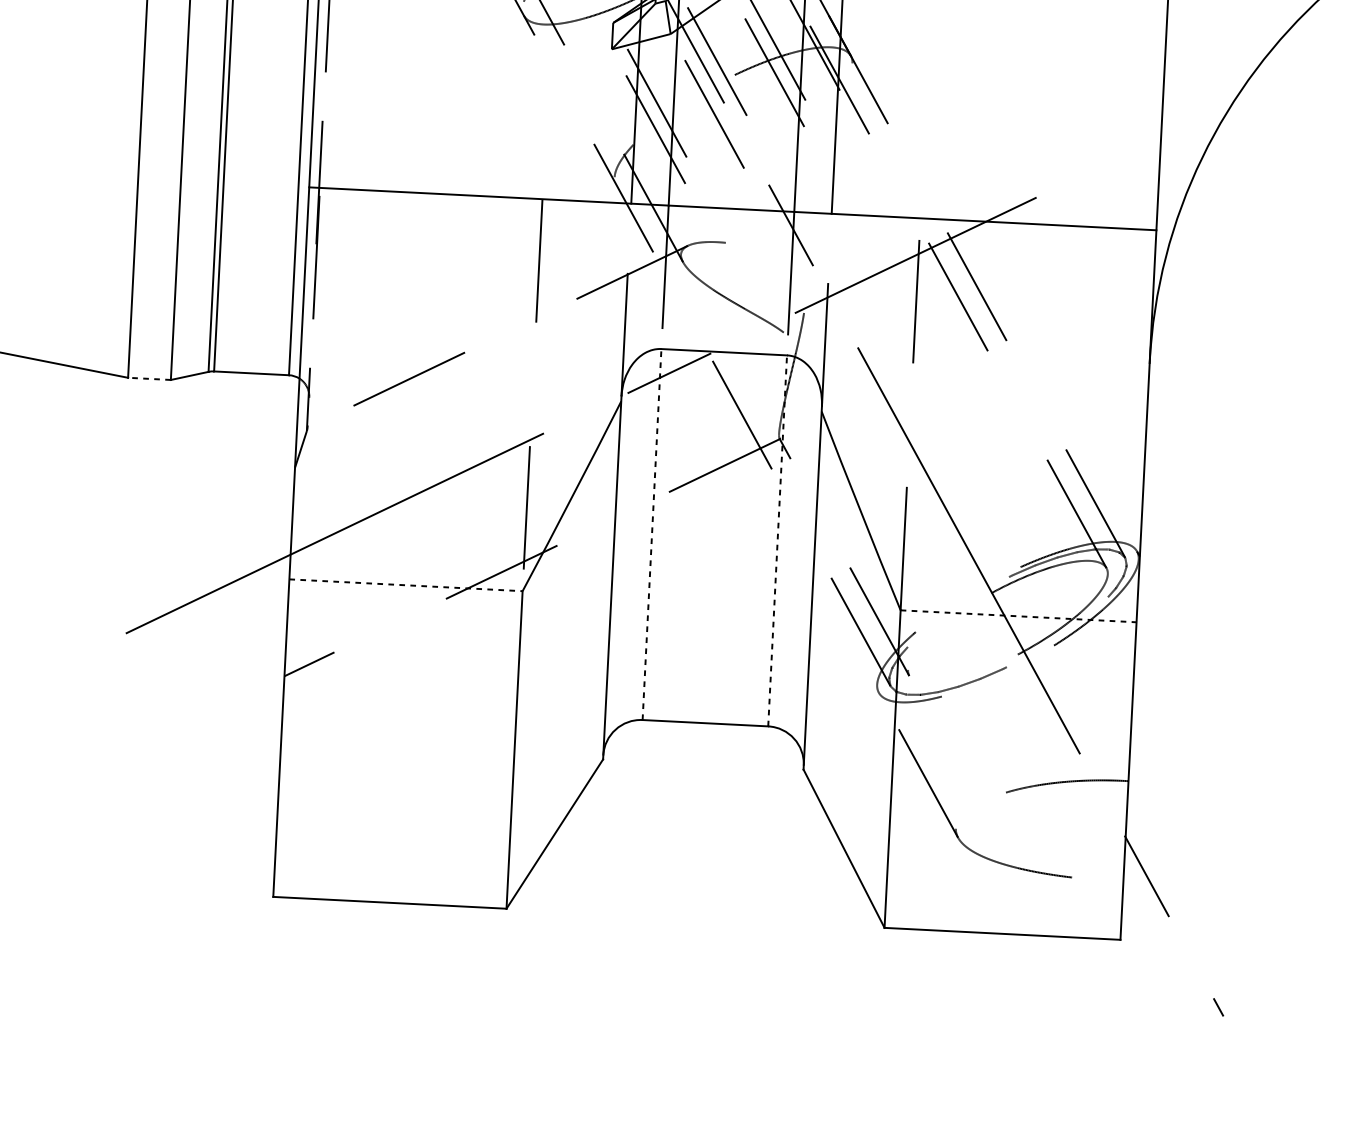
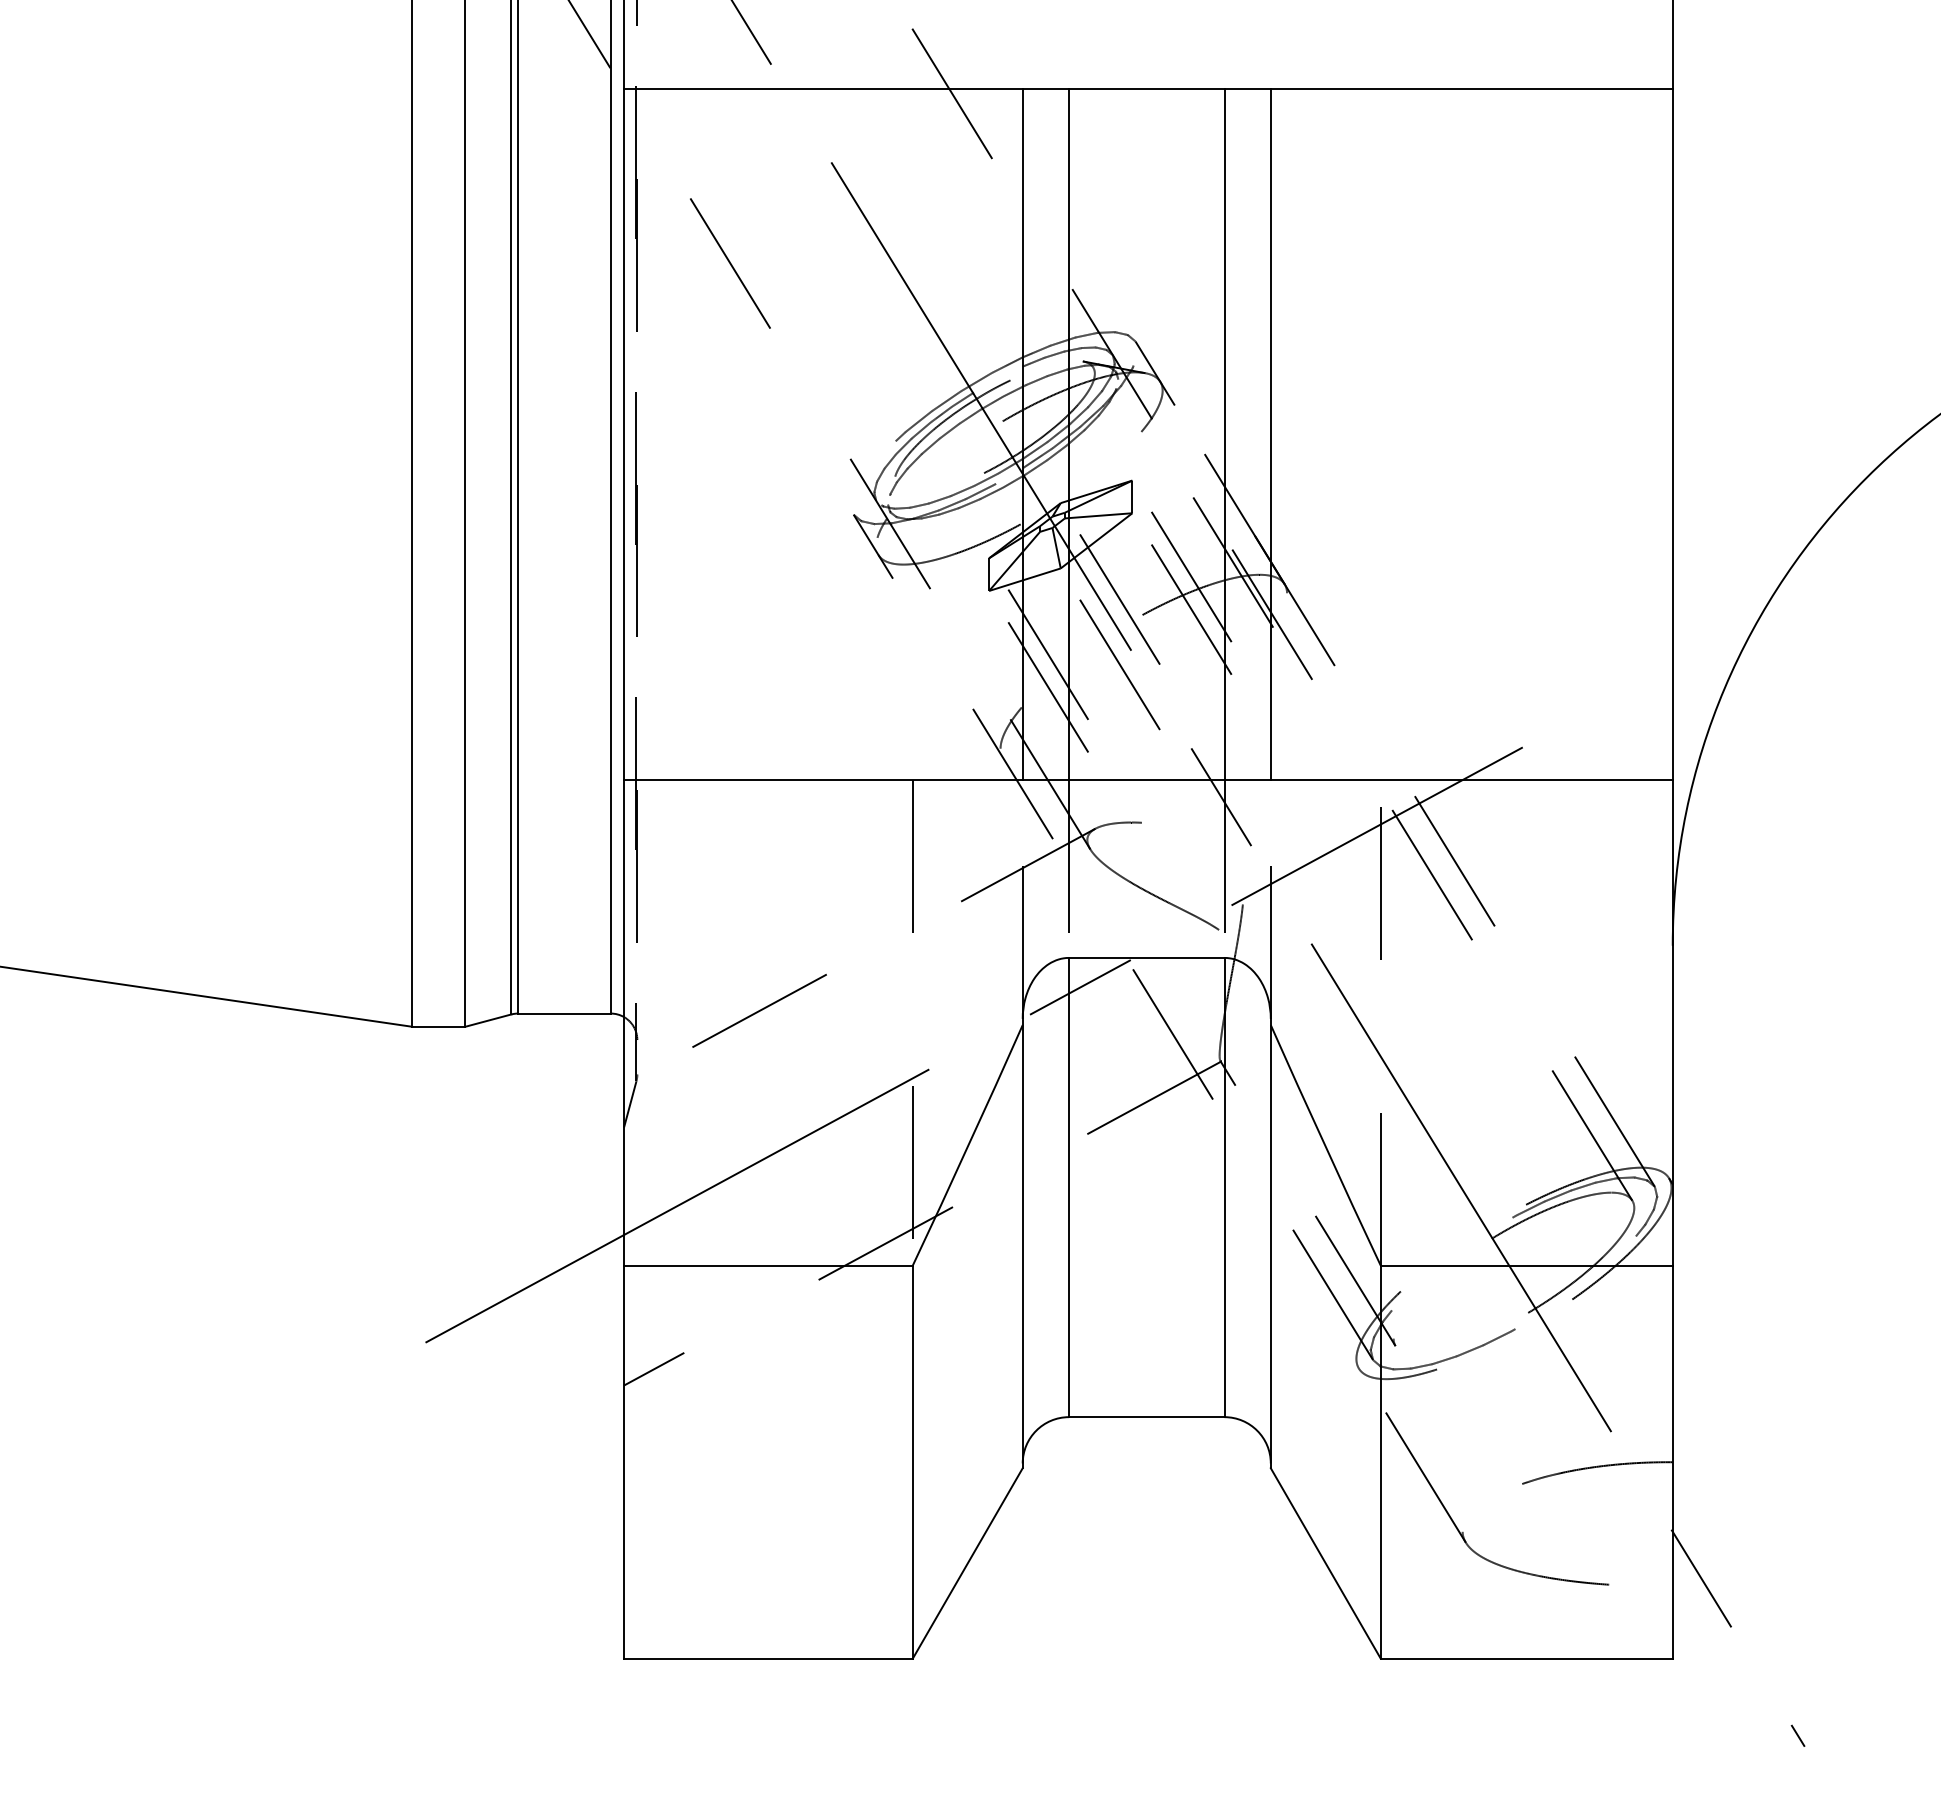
line: (149, 378) -> (438, 1026), dashed -> solid
line: (652, 534) -> (1069, 1187), dashed -> solid
line: (777, 540) -> (1224, 1187), dashed -> solid
line: (406, 585) -> (768, 1265), dashed -> solid
line: (1019, 616) -> (1527, 1265), dashed -> solid

